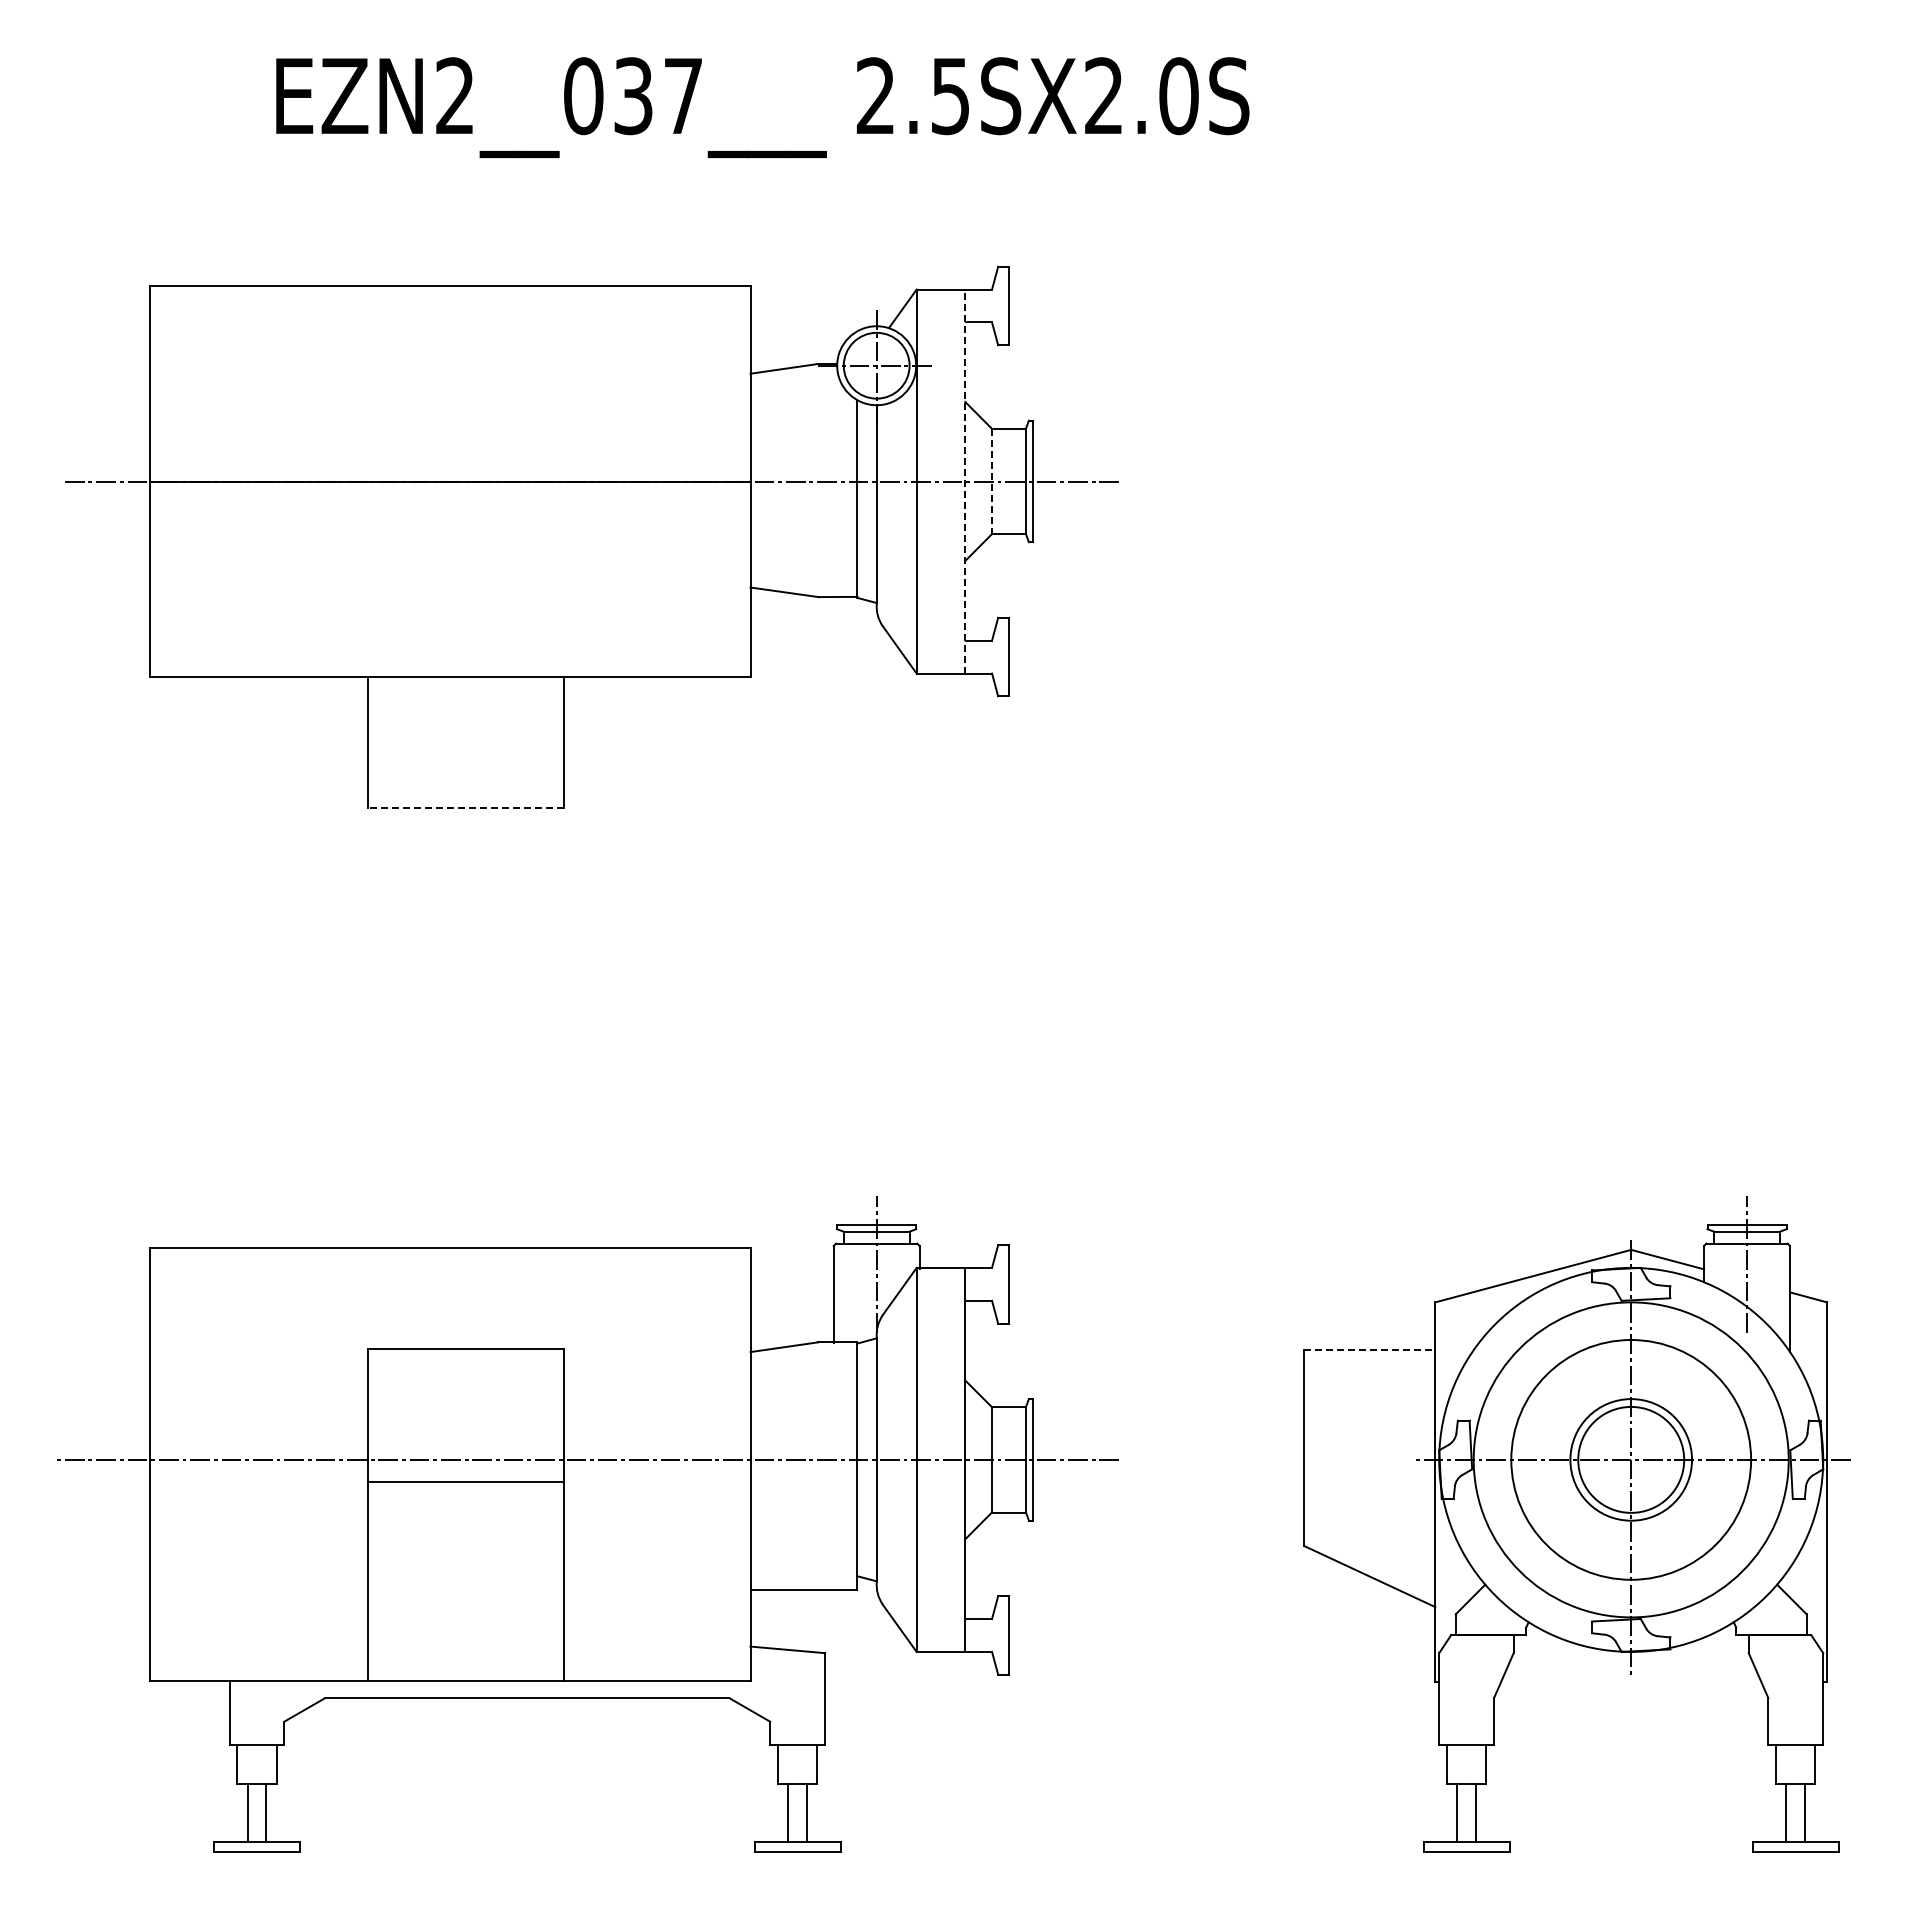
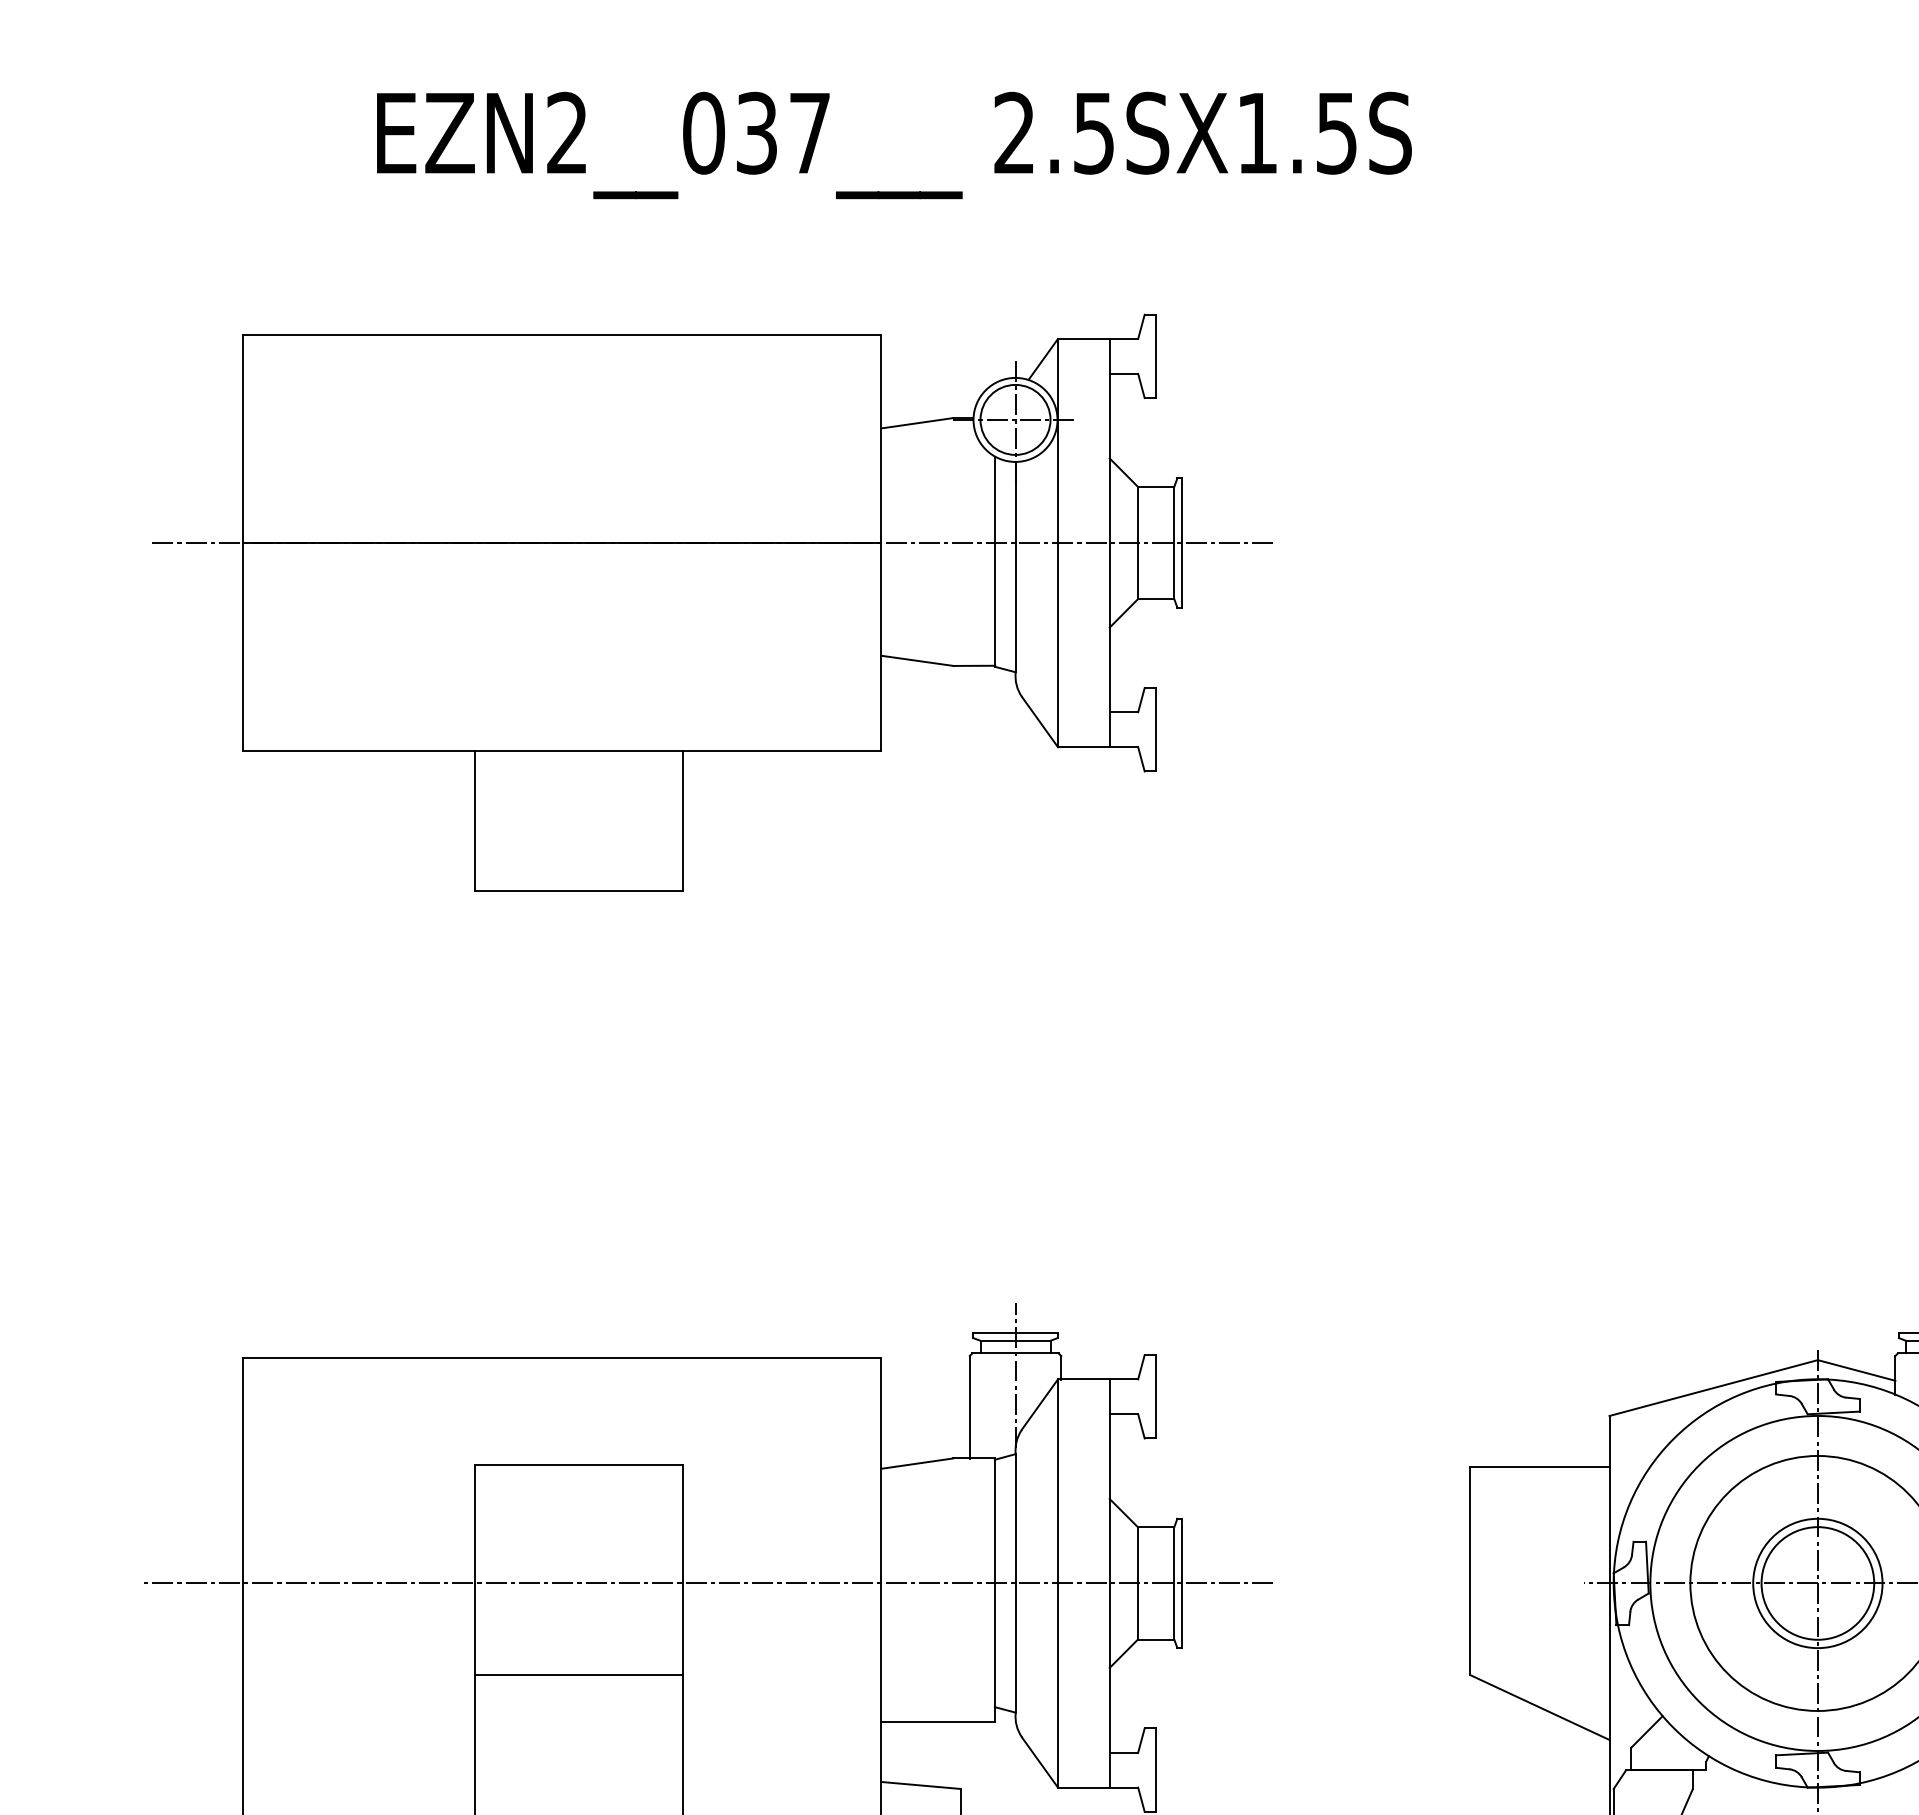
text: (1141, 96) -> (1297, 133), 2.5SX2.0S -> 2.5SX1.5S
line: (965, 481) -> (1109, 543), dashed -> solid
line: (991, 481) -> (1137, 543), dashed -> solid
line: (466, 808) -> (579, 890), dashed -> solid
line: (1370, 1350) -> (1540, 1467), dashed -> solid
line: (466, 1482) -> (579, 1675), moved

